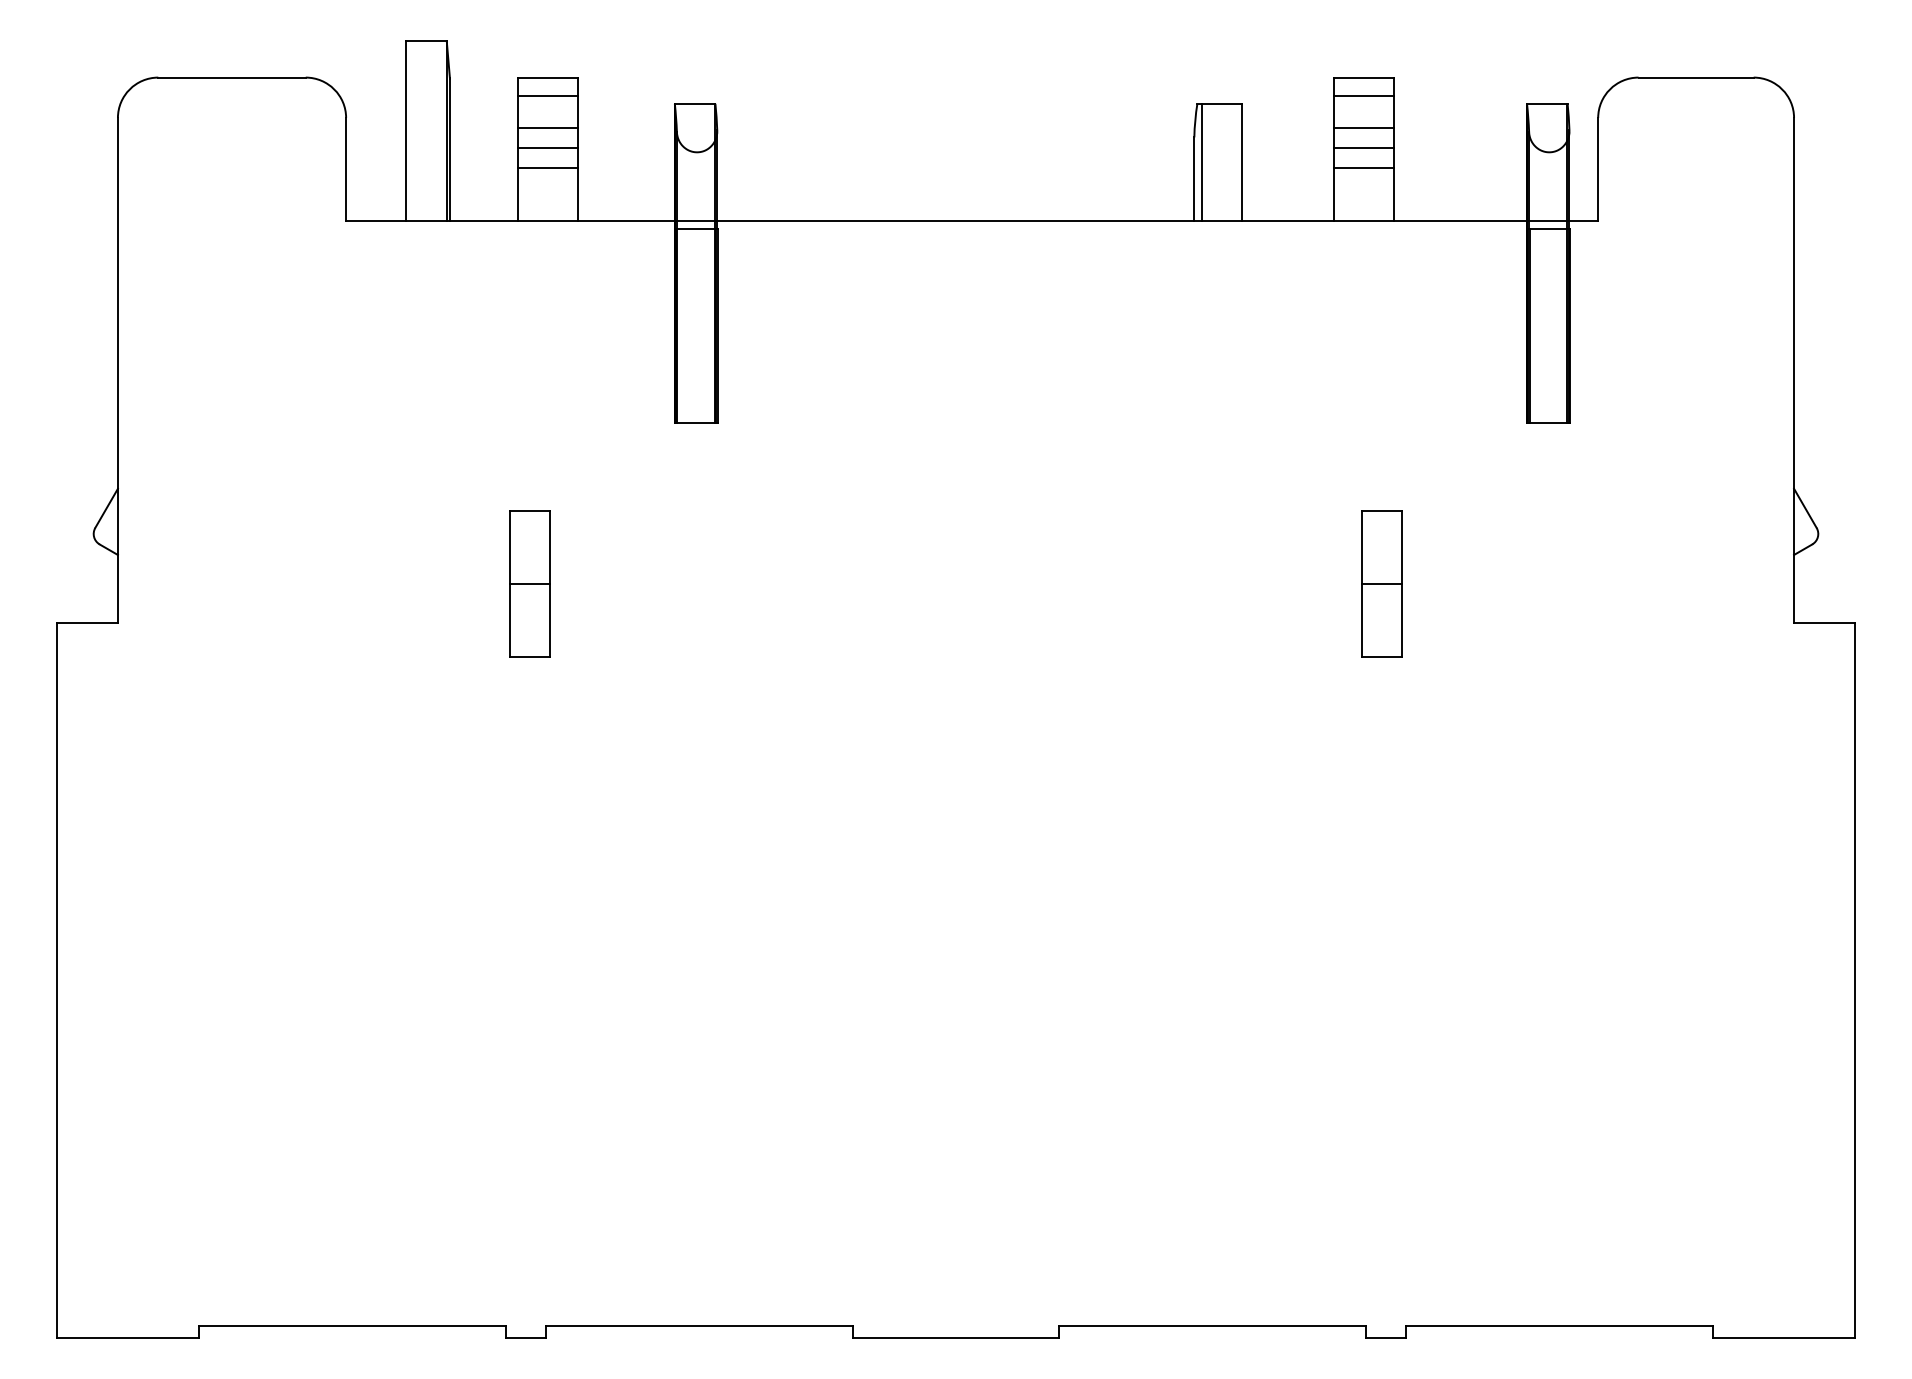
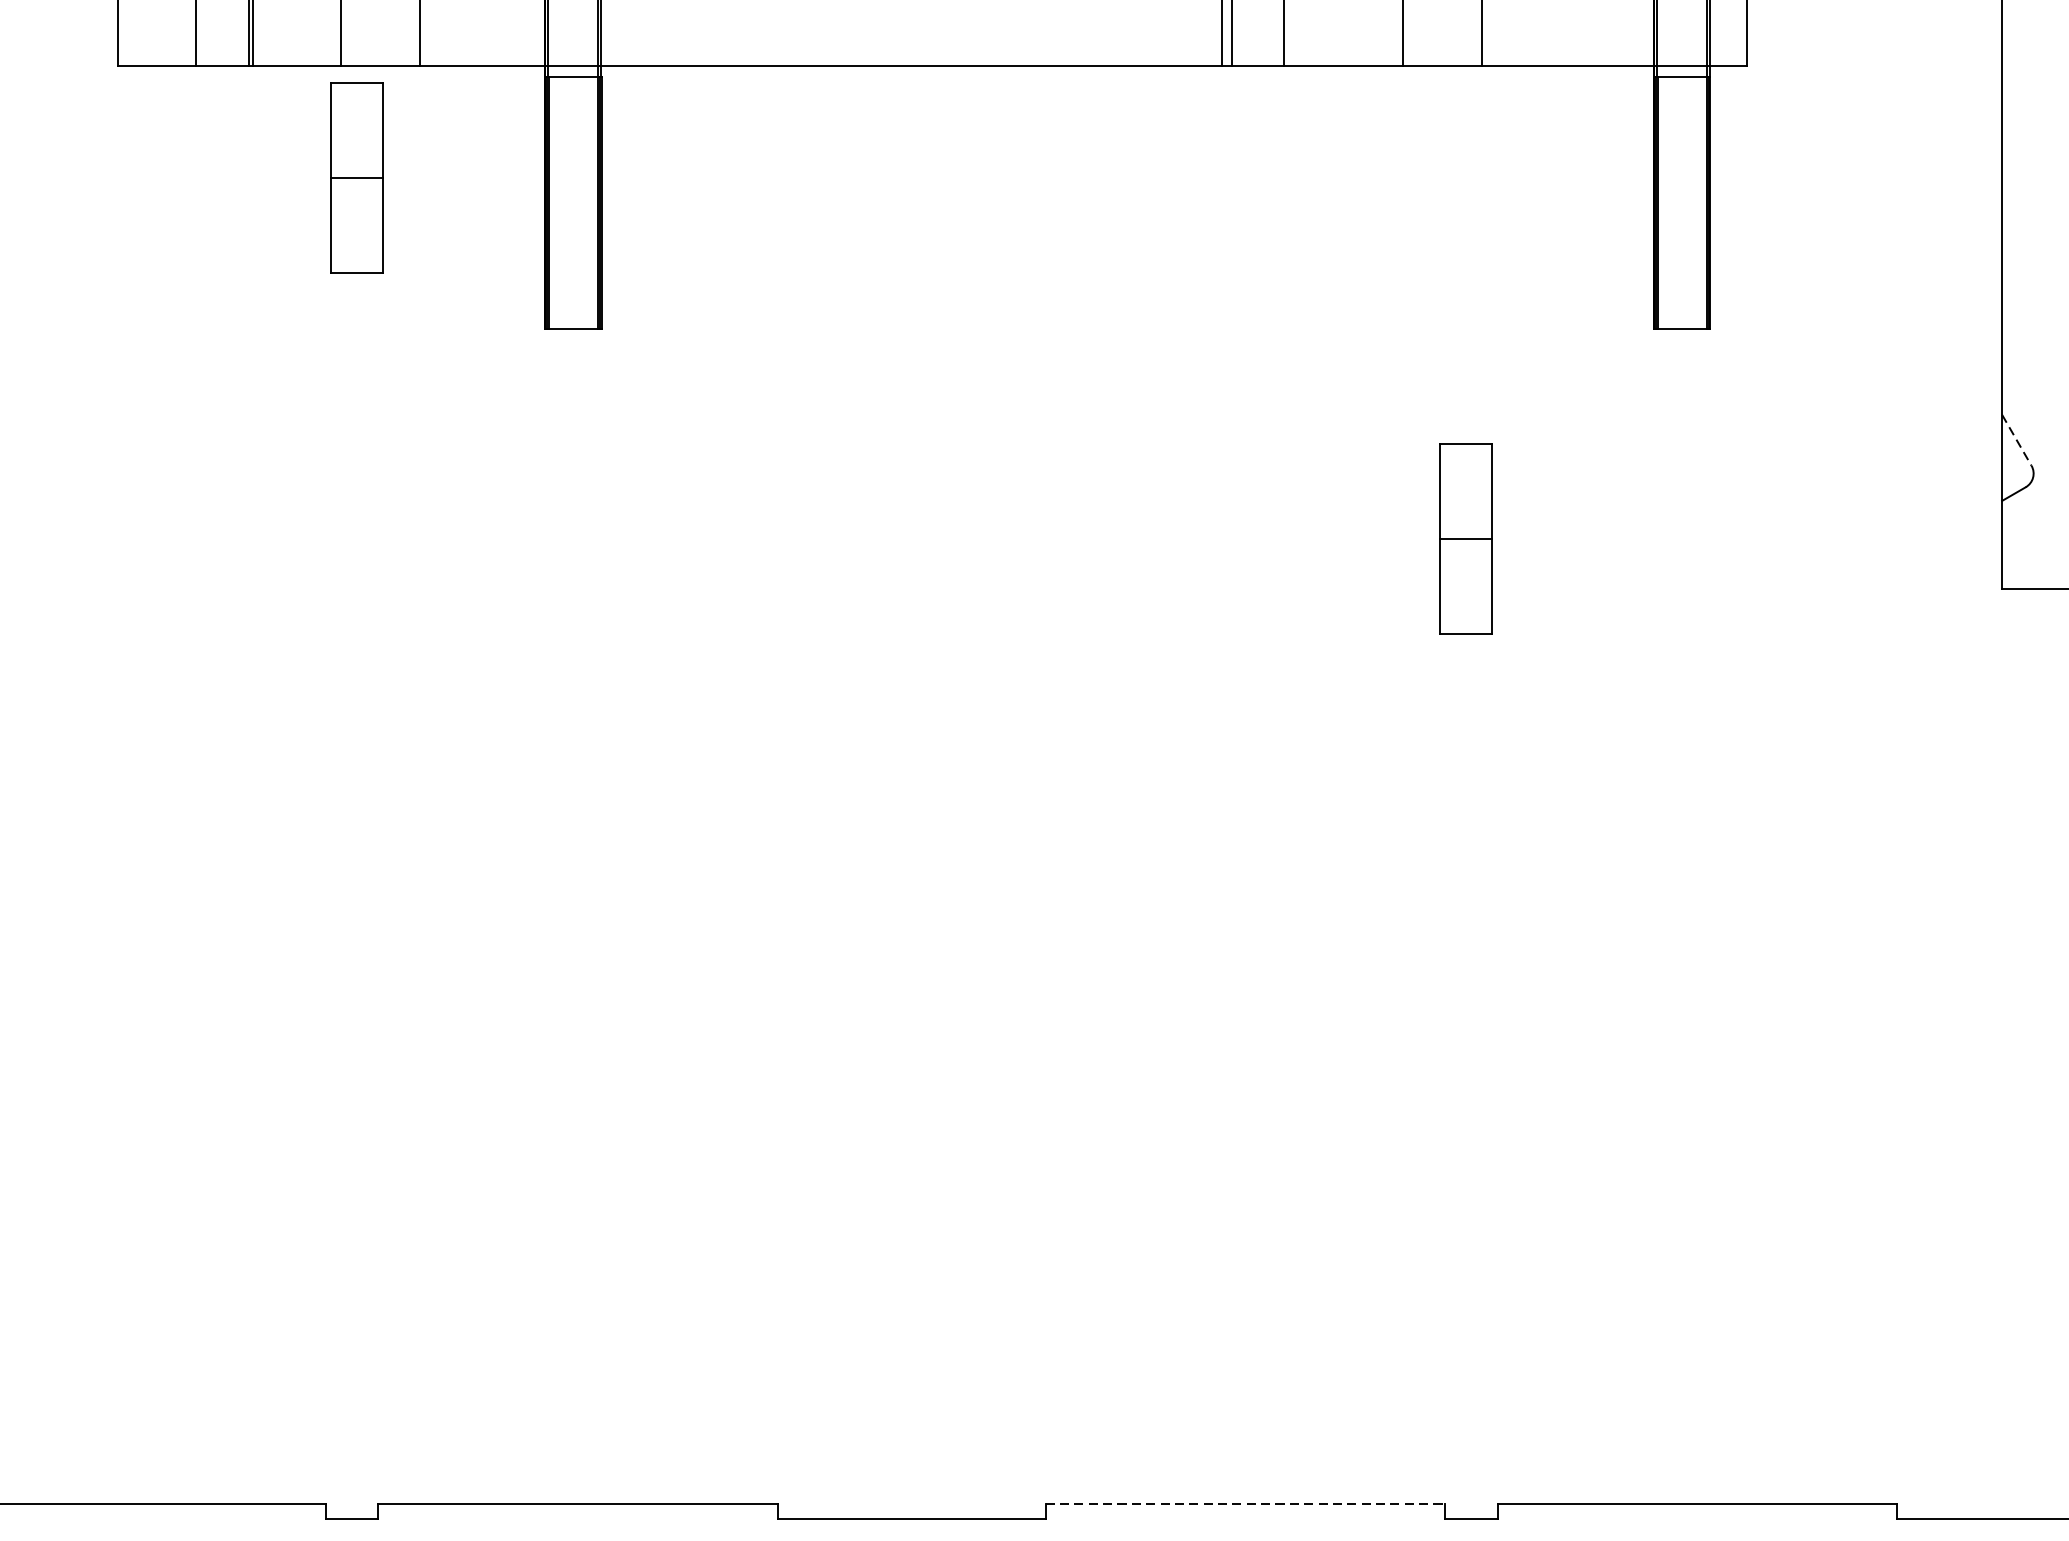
line: (1805, 508) -> (2016, 440), solid -> dashed
part: (529, 583) -> (356, 177), moved
line: (1212, 1325) -> (1245, 1503), solid -> dashed

